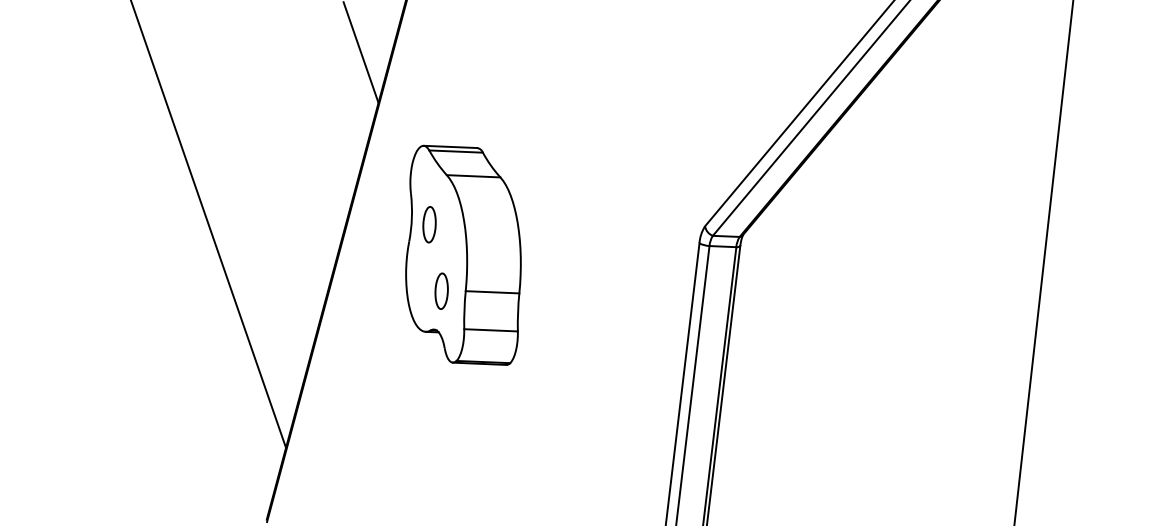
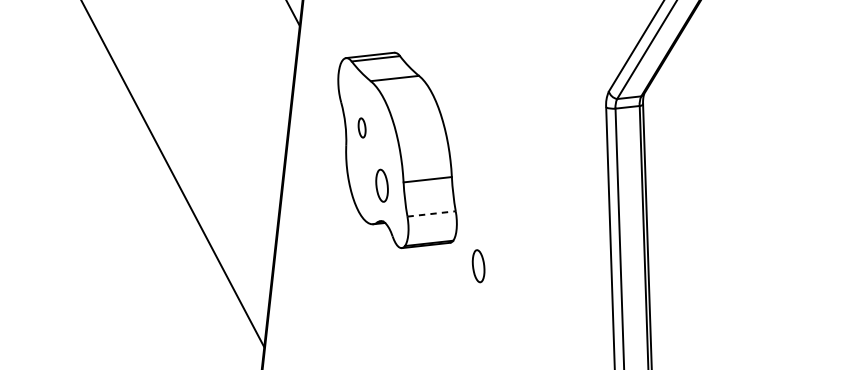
part: (429, 224) -> (362, 127), size x0.6
line: (491, 330) -> (432, 214), solid -> dashed
part: (533, 394) -> (478, 265), added

